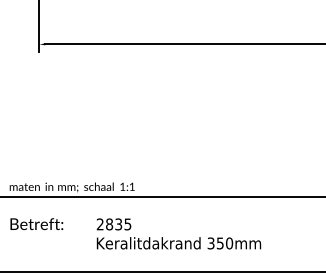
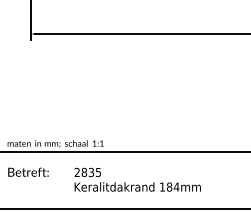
text: (220, 242) -> (169, 186), 350mm -> 184mm

